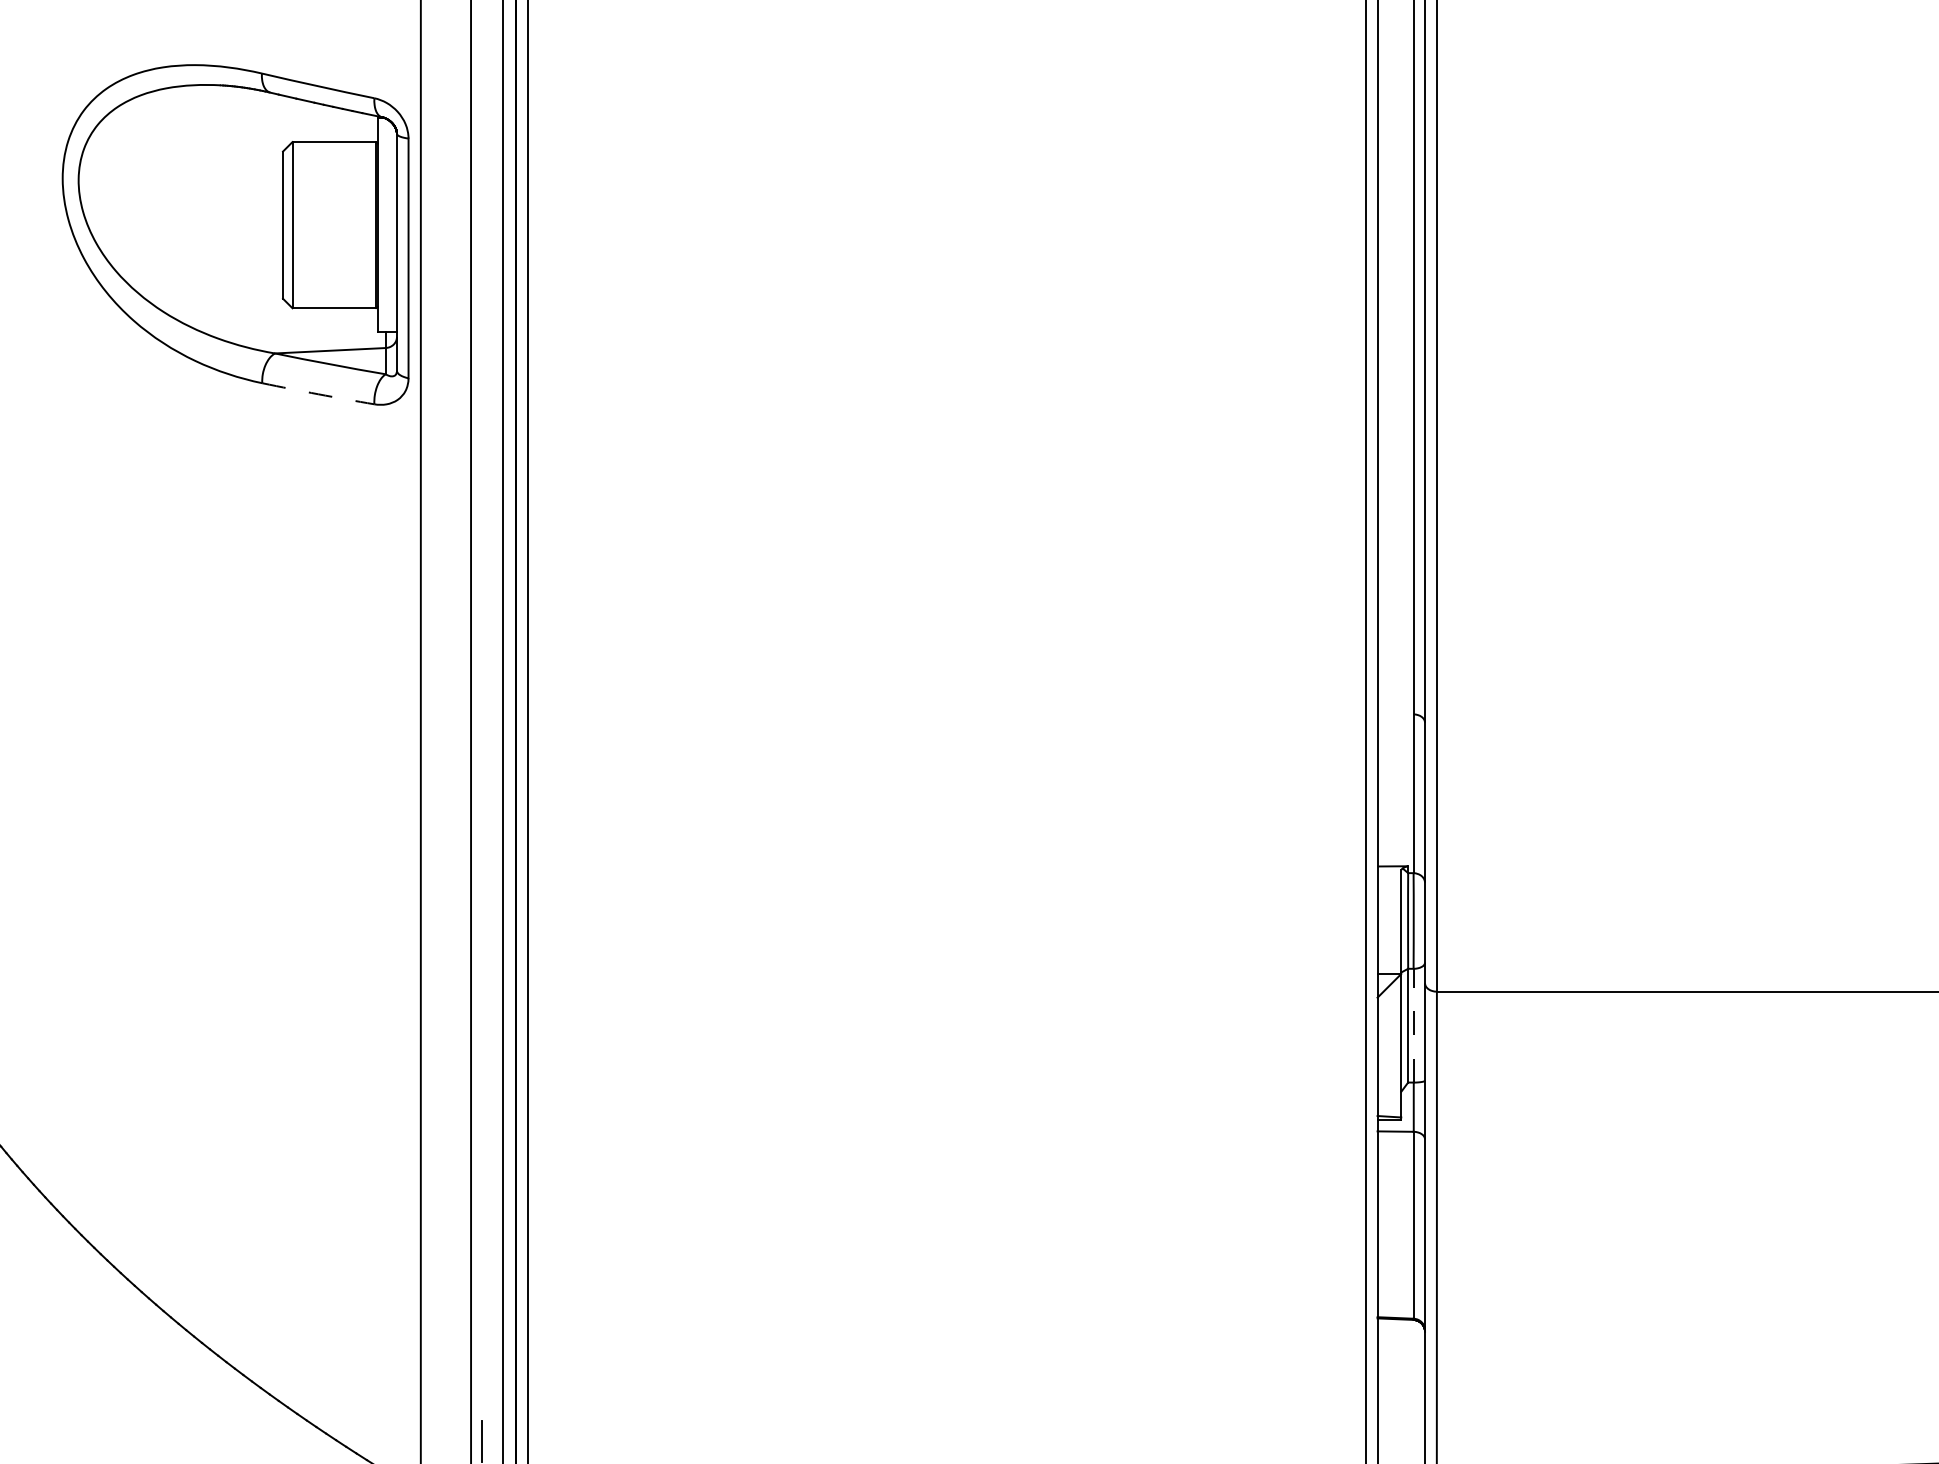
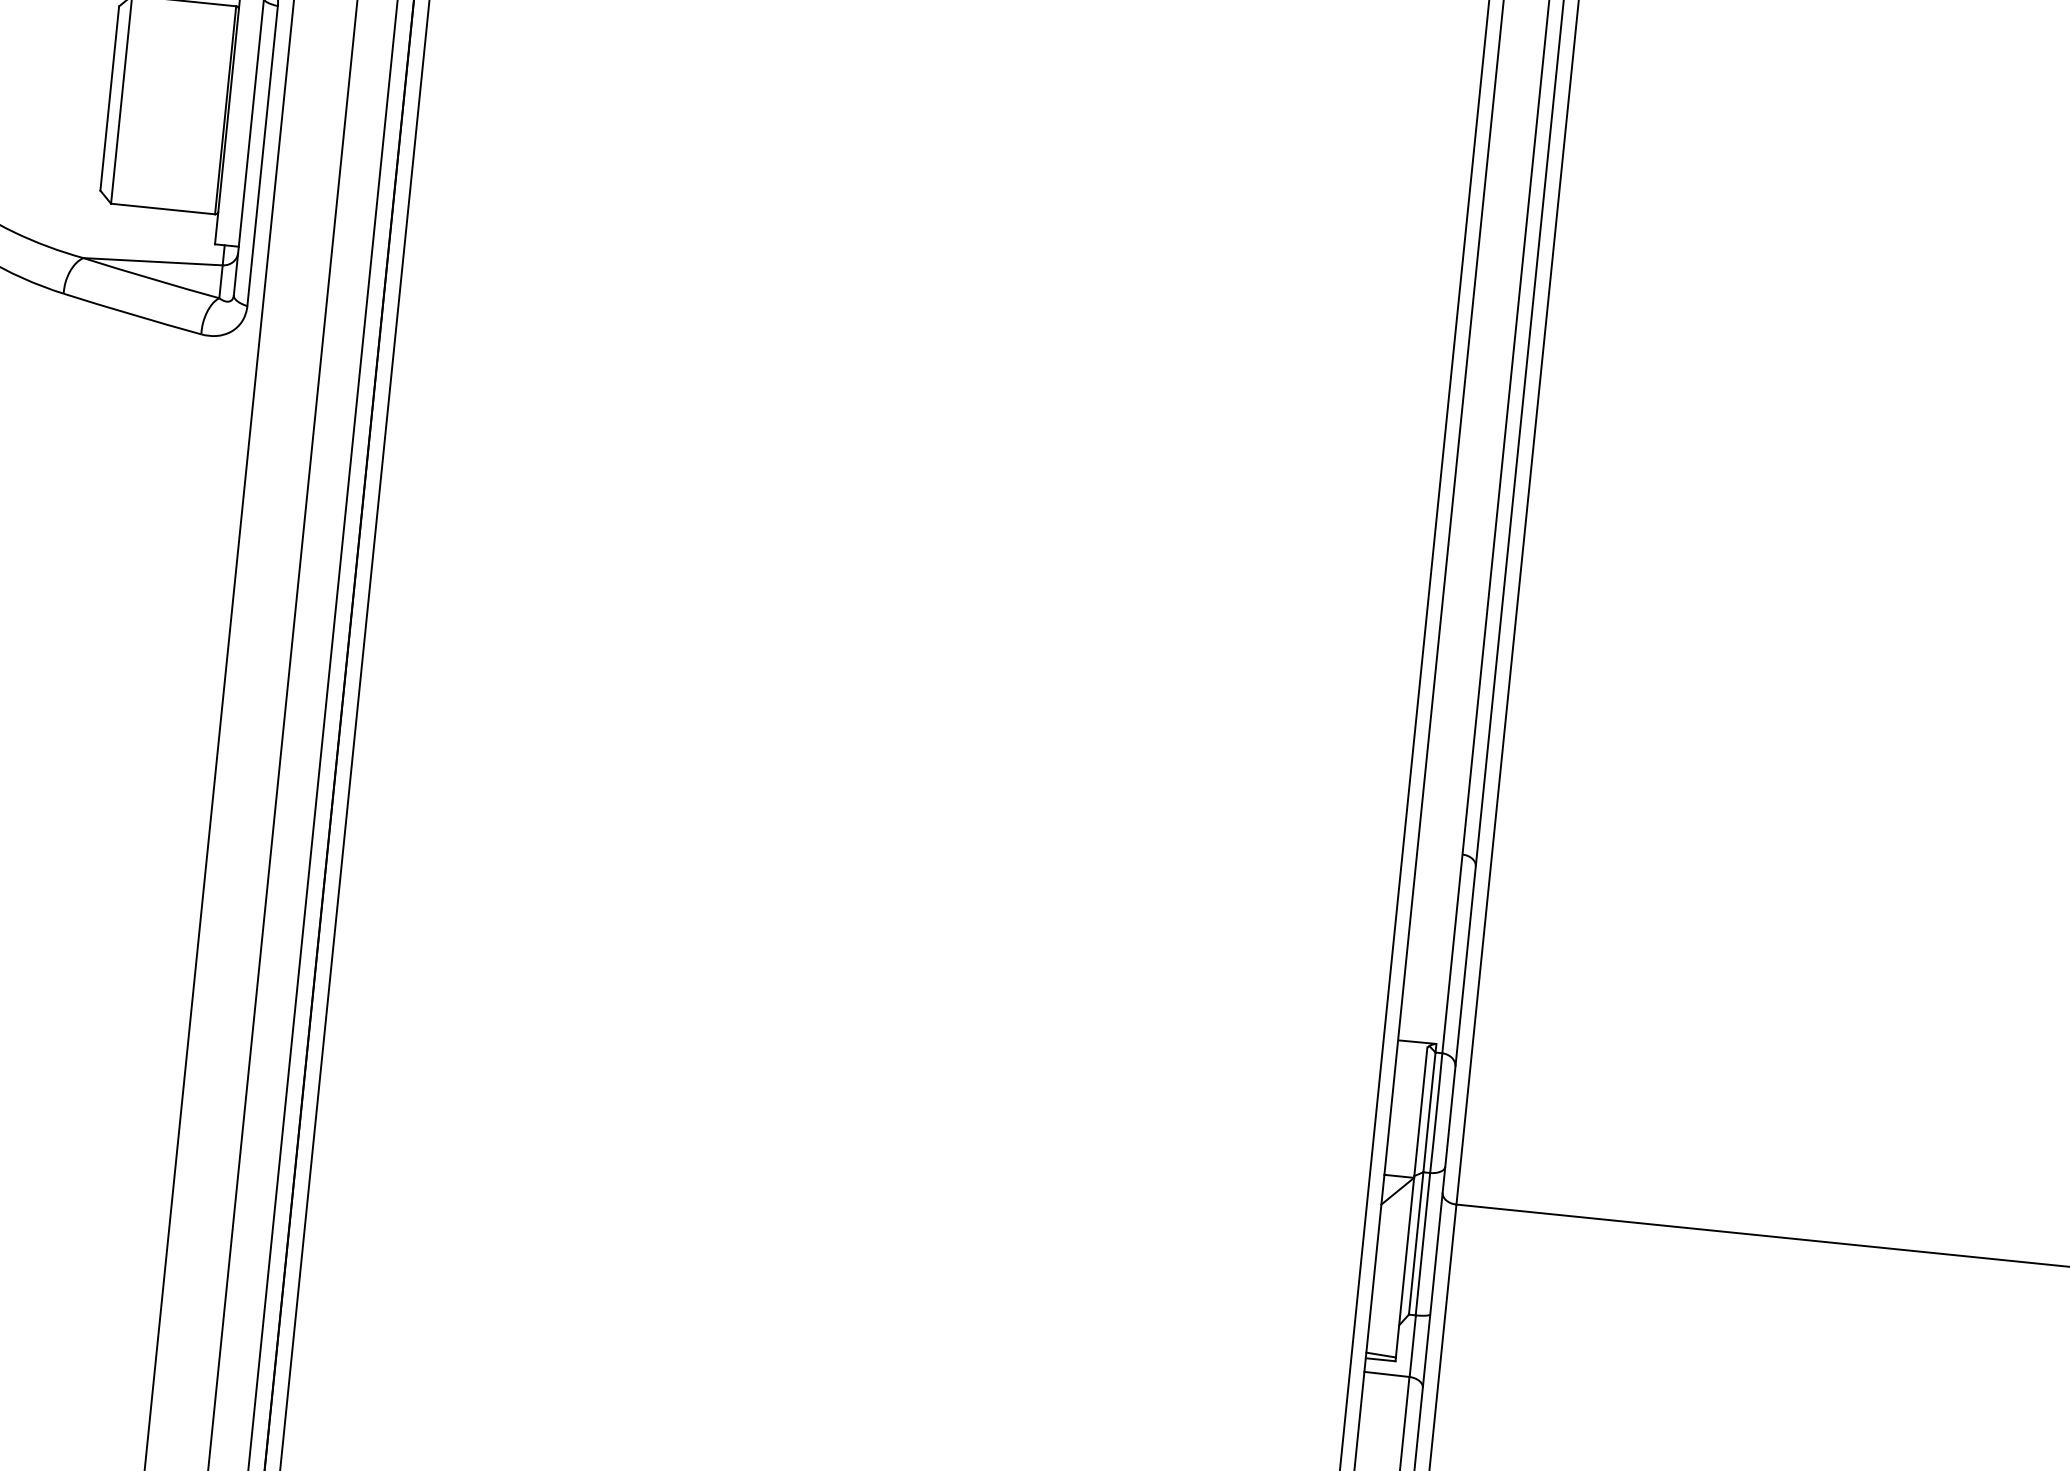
arc: (318, 394) -> (132, 314), dashed -> solid
line: (1413, 1025) -> (1422, 1243), dashed -> solid

